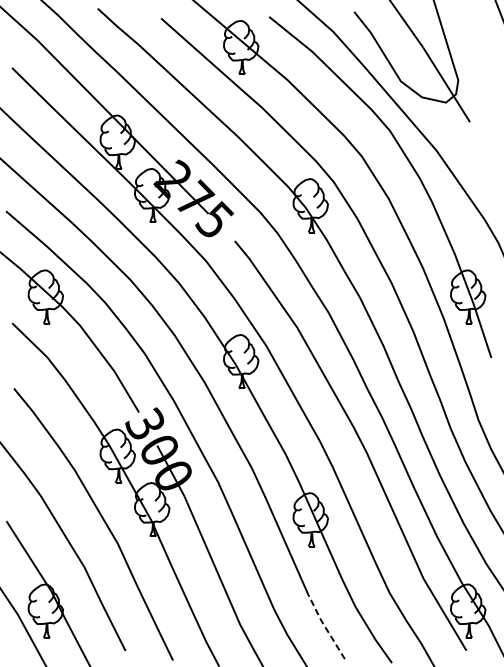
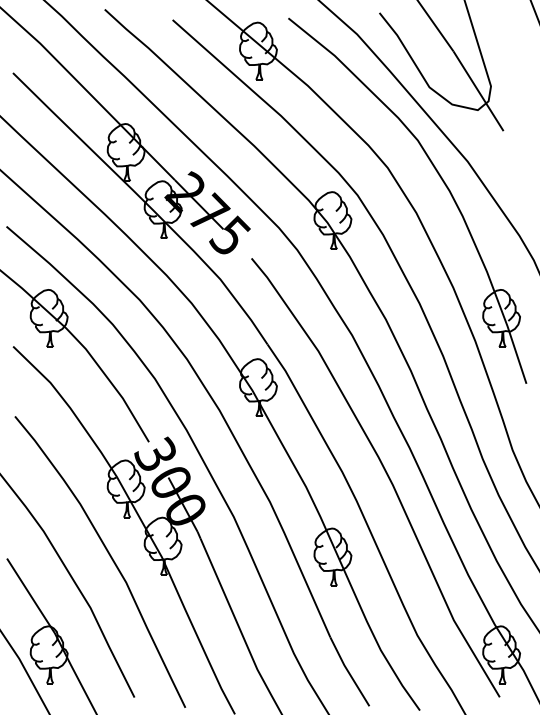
line: (325, 626) -> (348, 671), dashed -> solid

